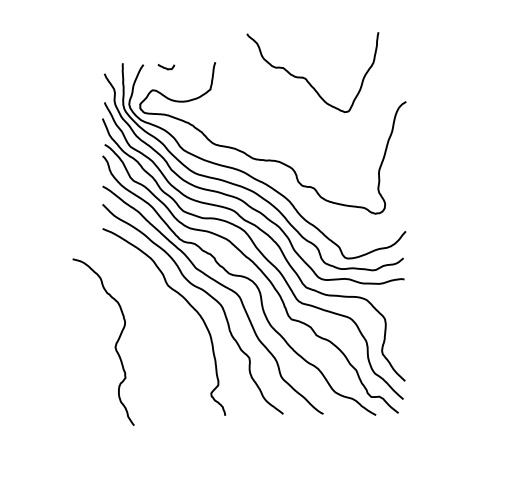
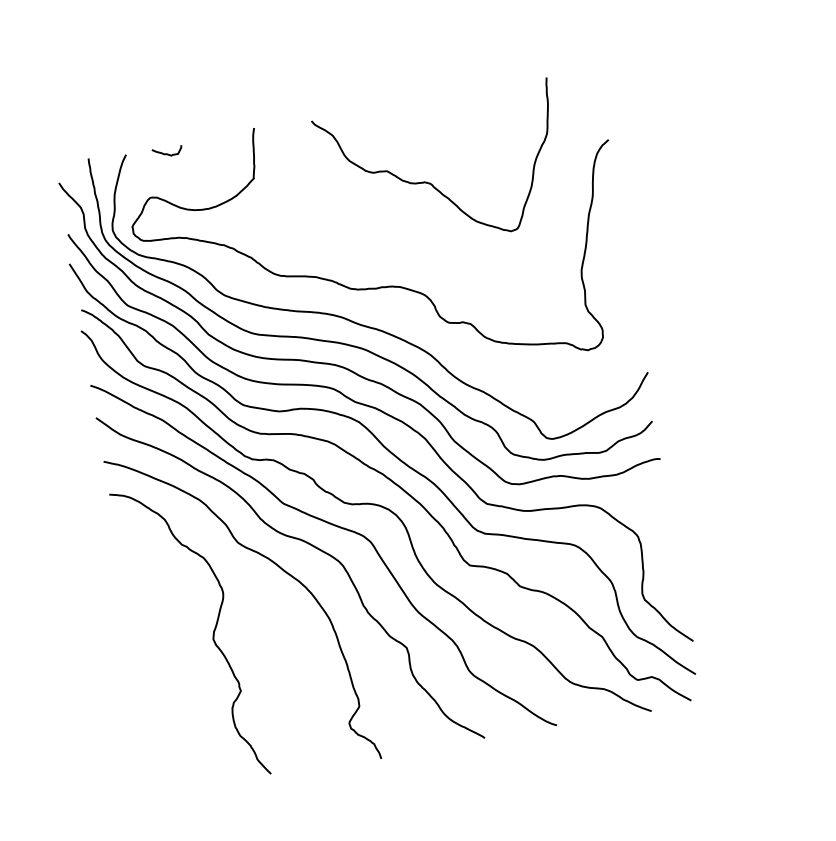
curve: (306, 78) -> (431, 182), moved
curve: (115, 342) -> (211, 630), moved

